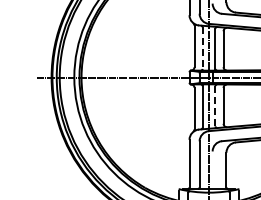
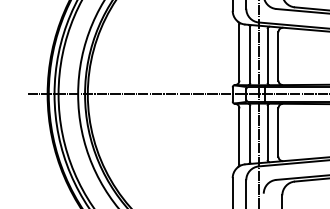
line: (202, 48) -> (250, 55), dashed -> solid
line: (215, 105) -> (267, 131), dashed -> solid

